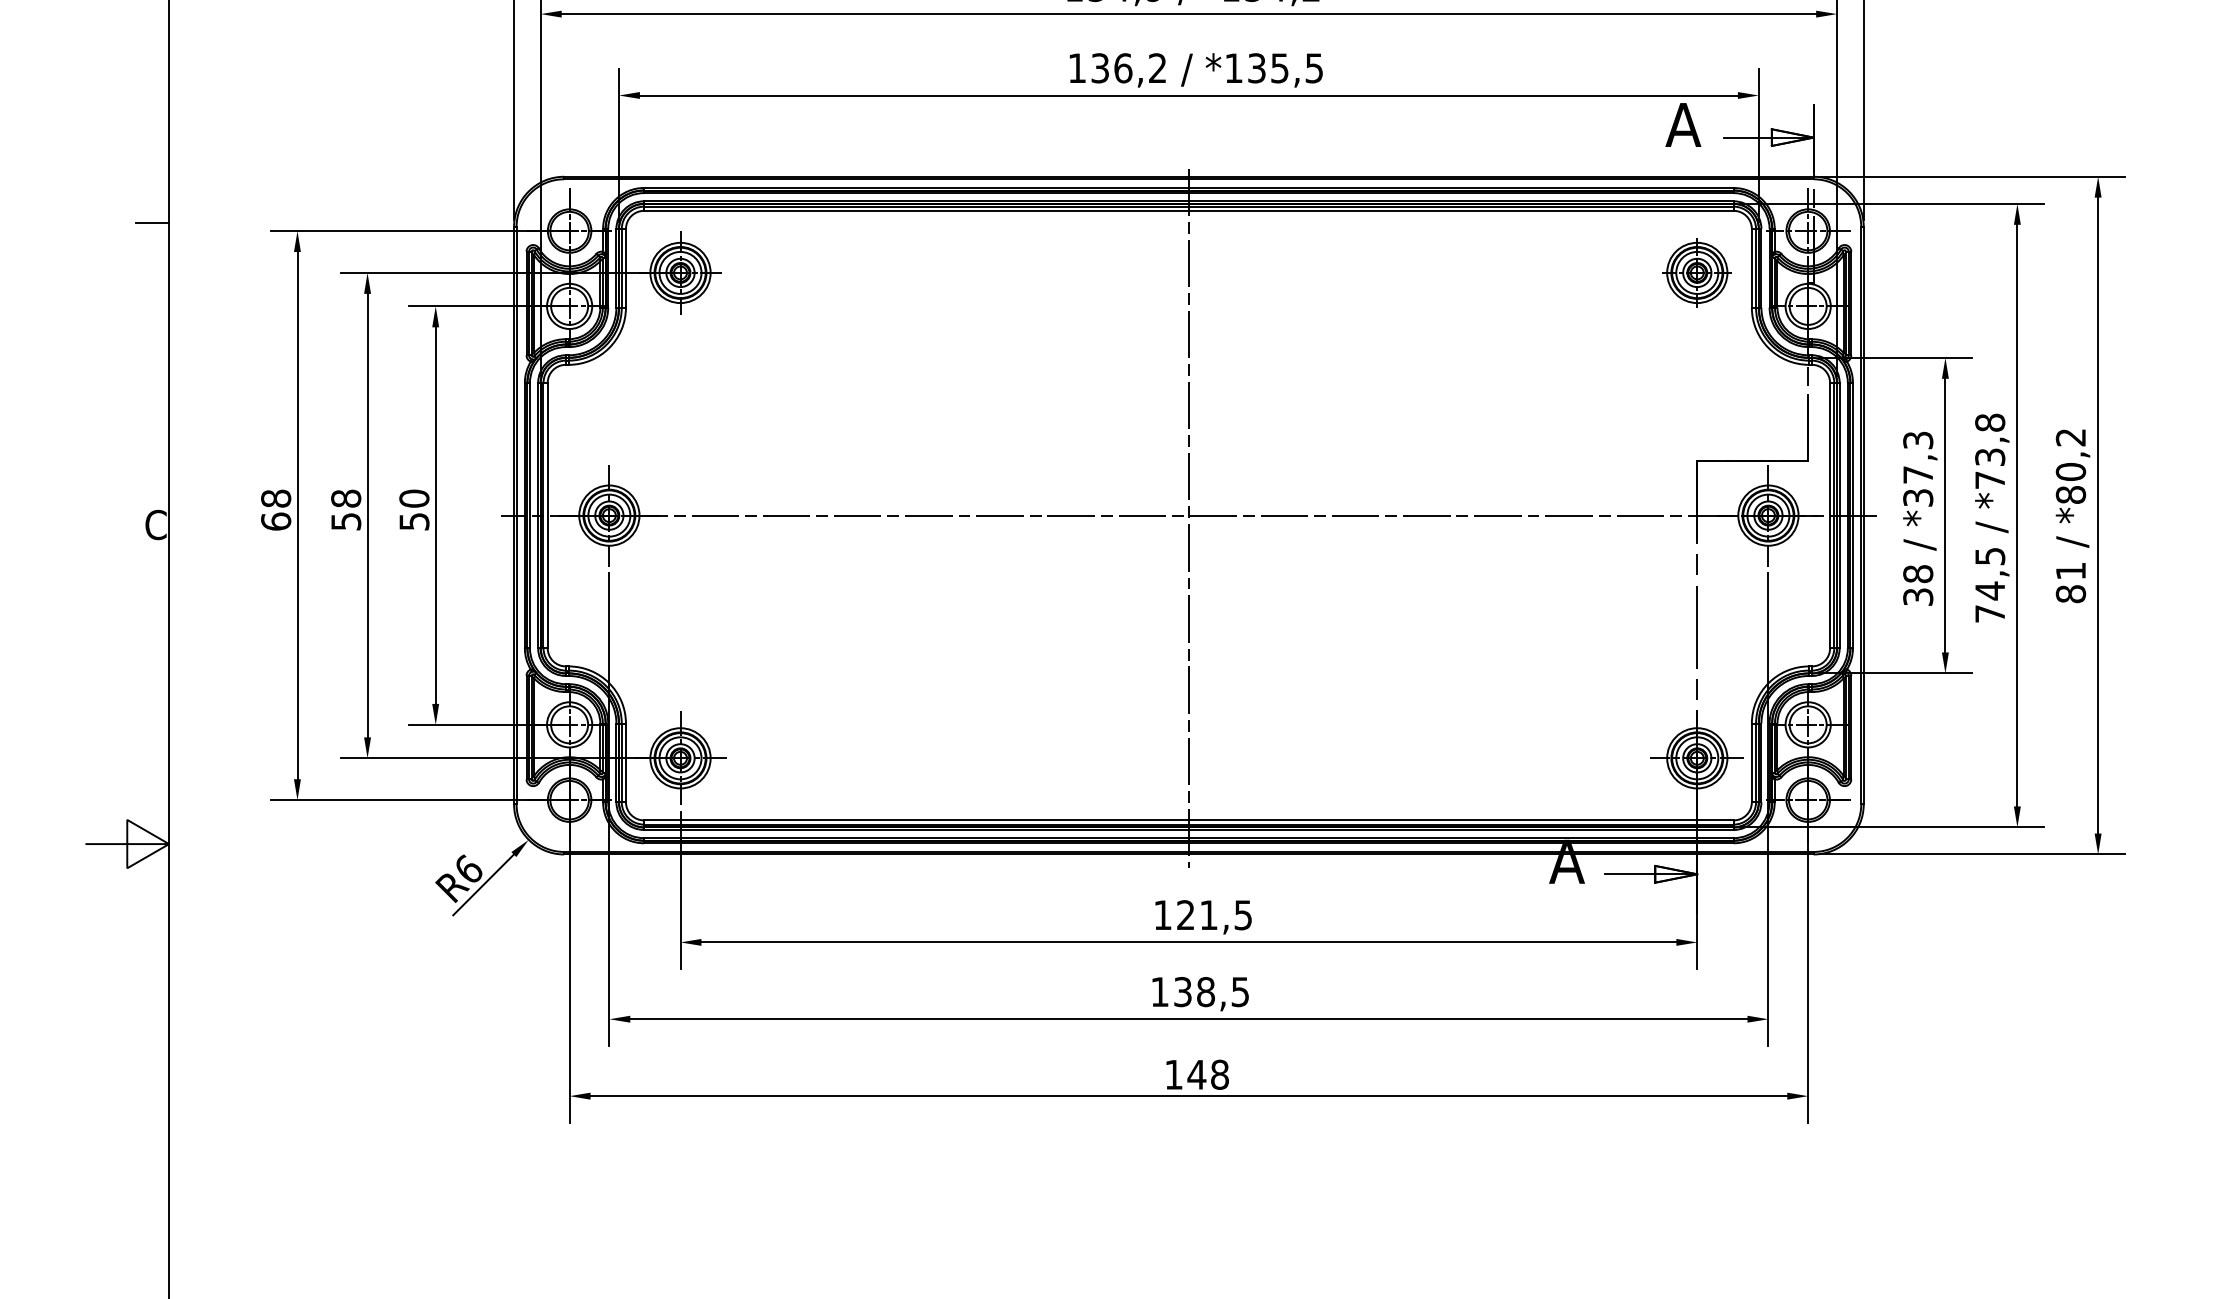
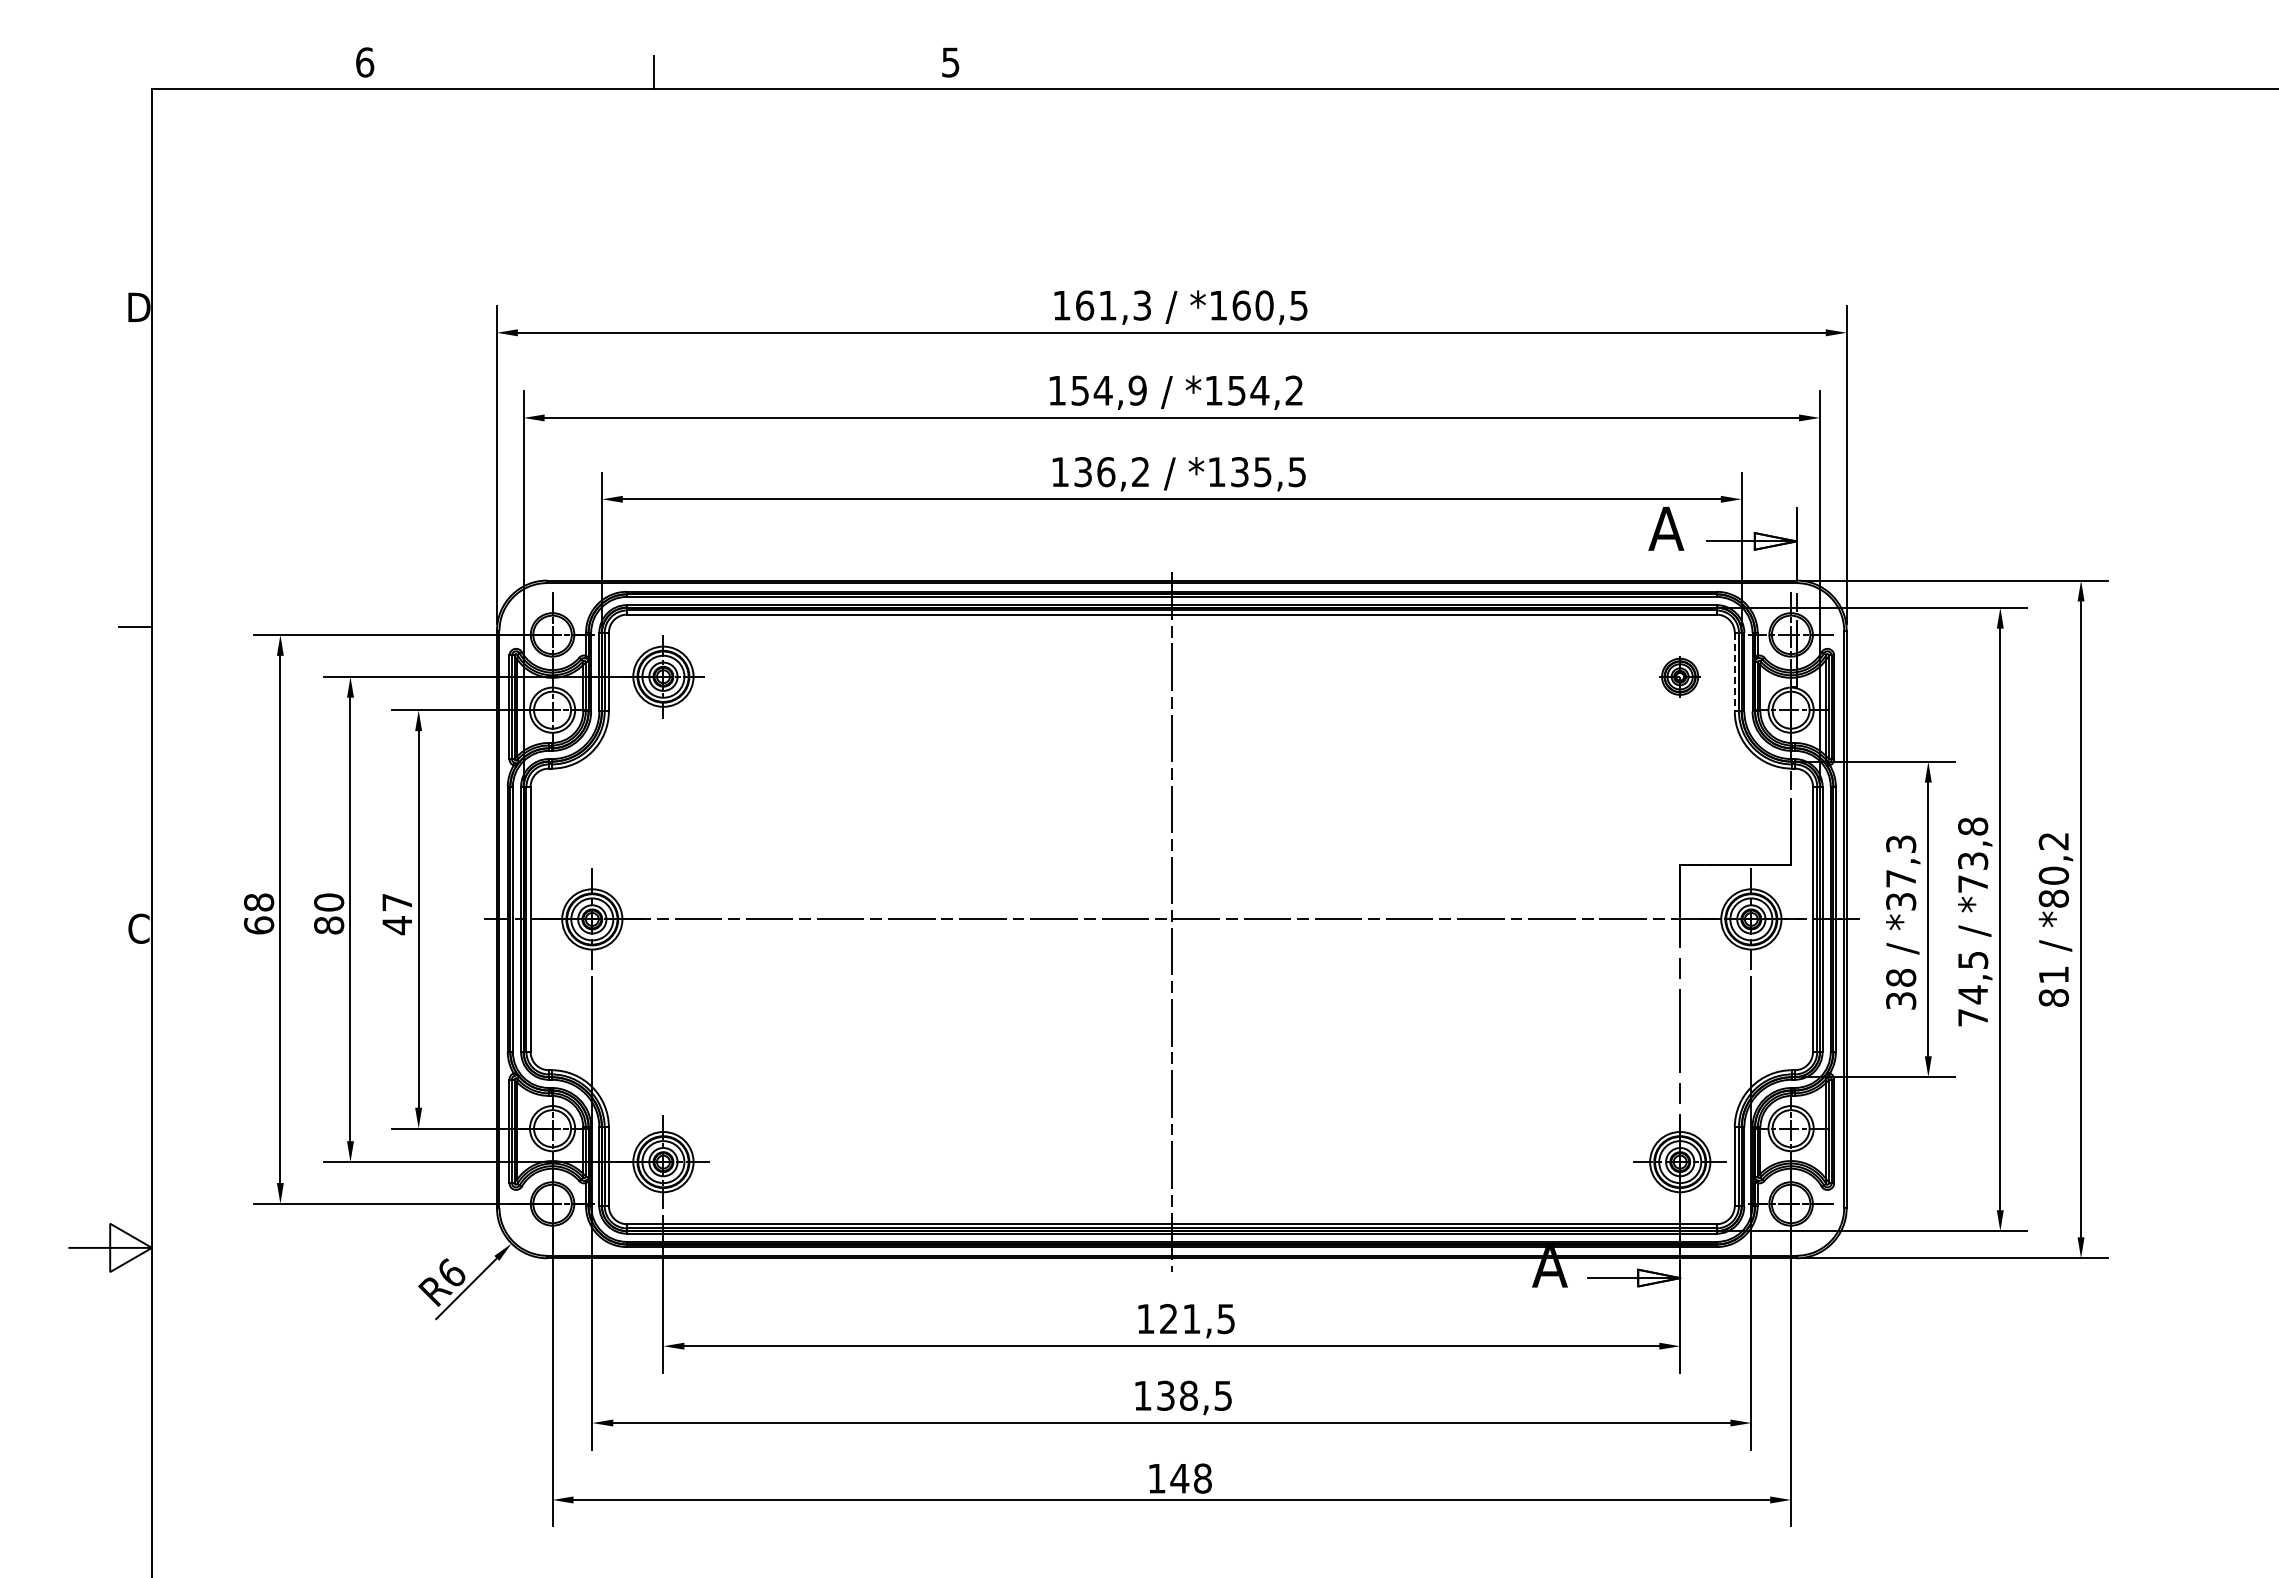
line: (1751, 268) -> (1734, 672), solid -> dashed
part: (1696, 272) -> (1679, 676), size x0.6
text: (346, 509) -> (329, 913), 58 -> 80
text: (414, 510) -> (397, 914), 50 -> 47

